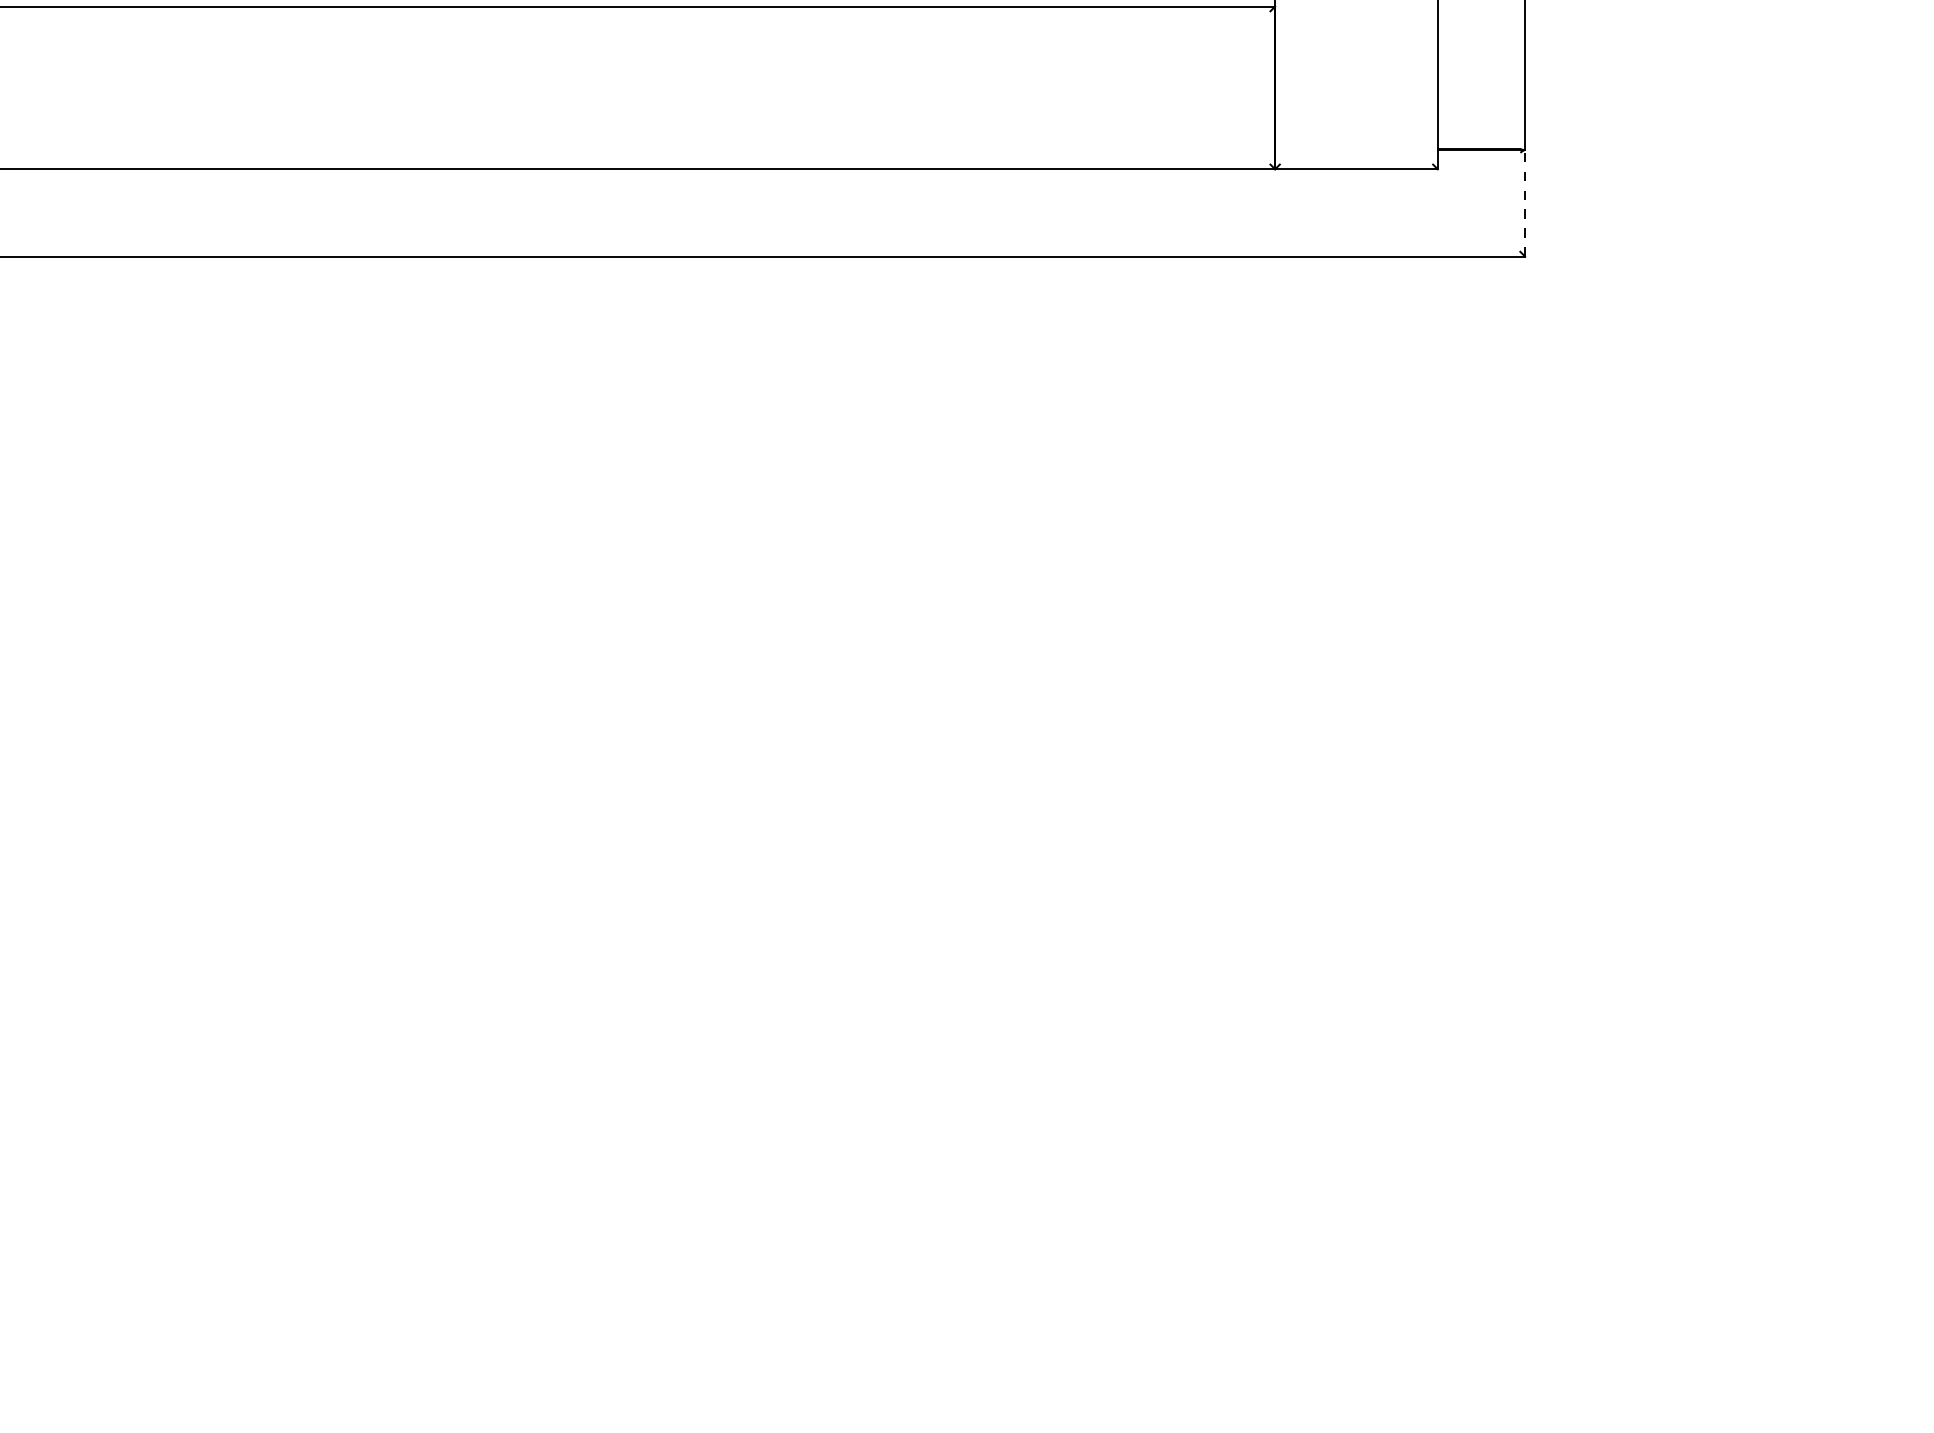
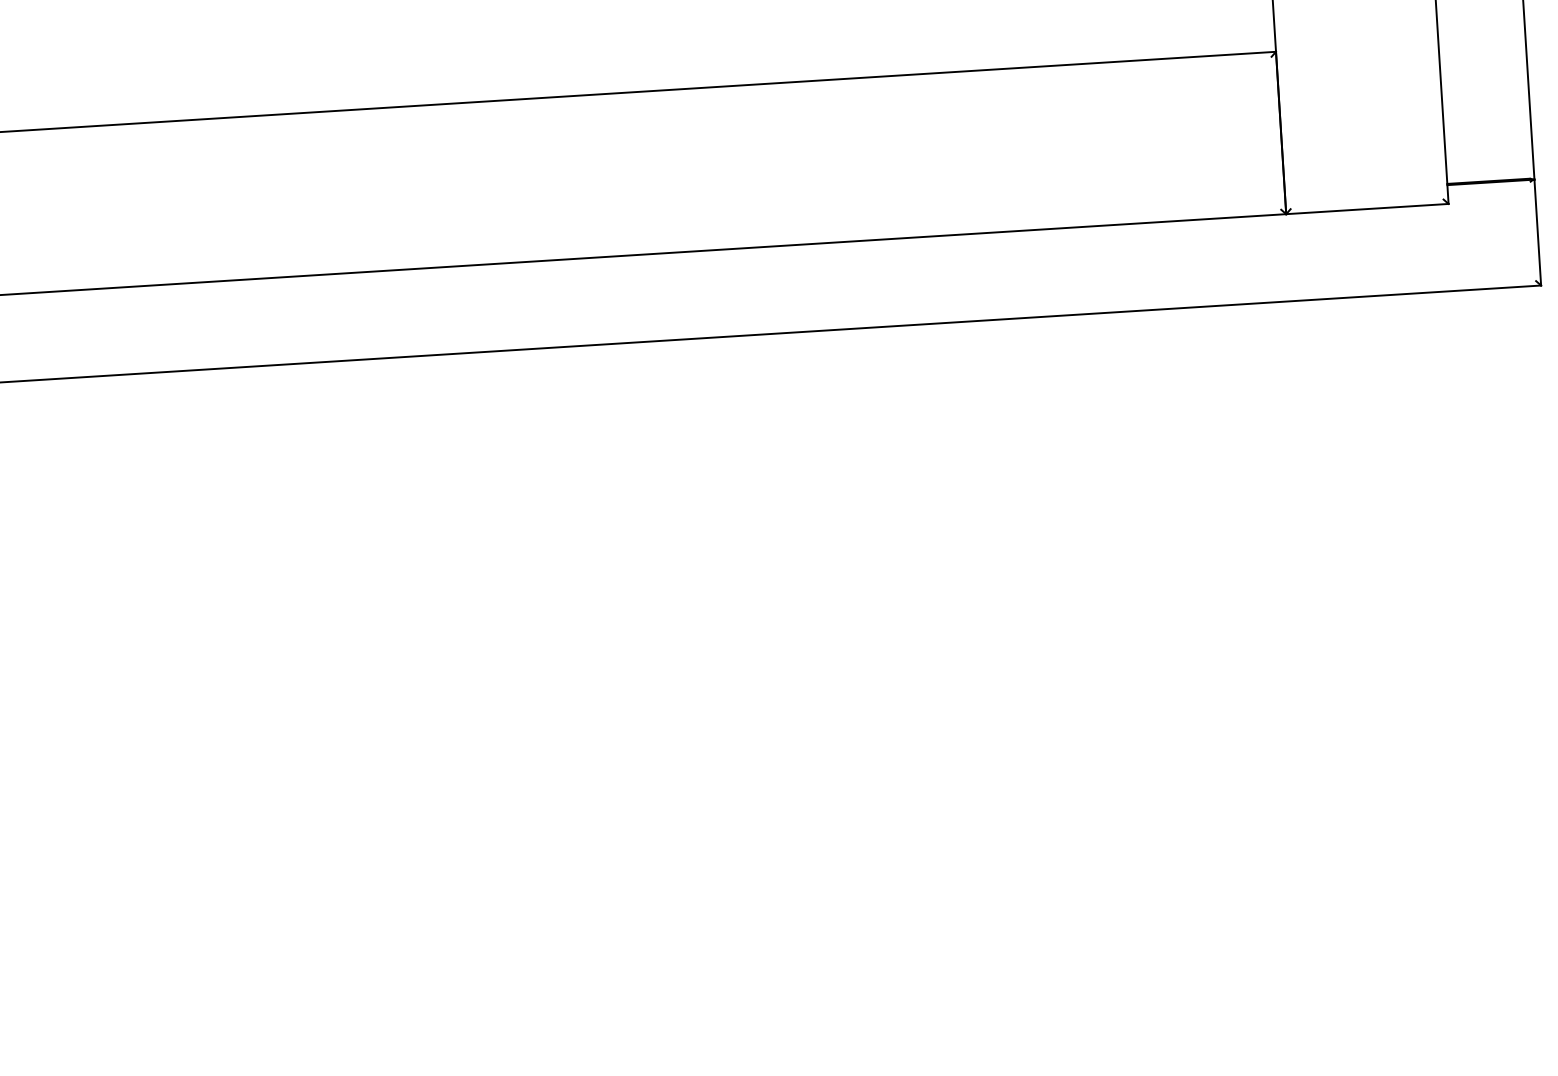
line: (1525, 202) -> (1538, 231), dashed -> solid

